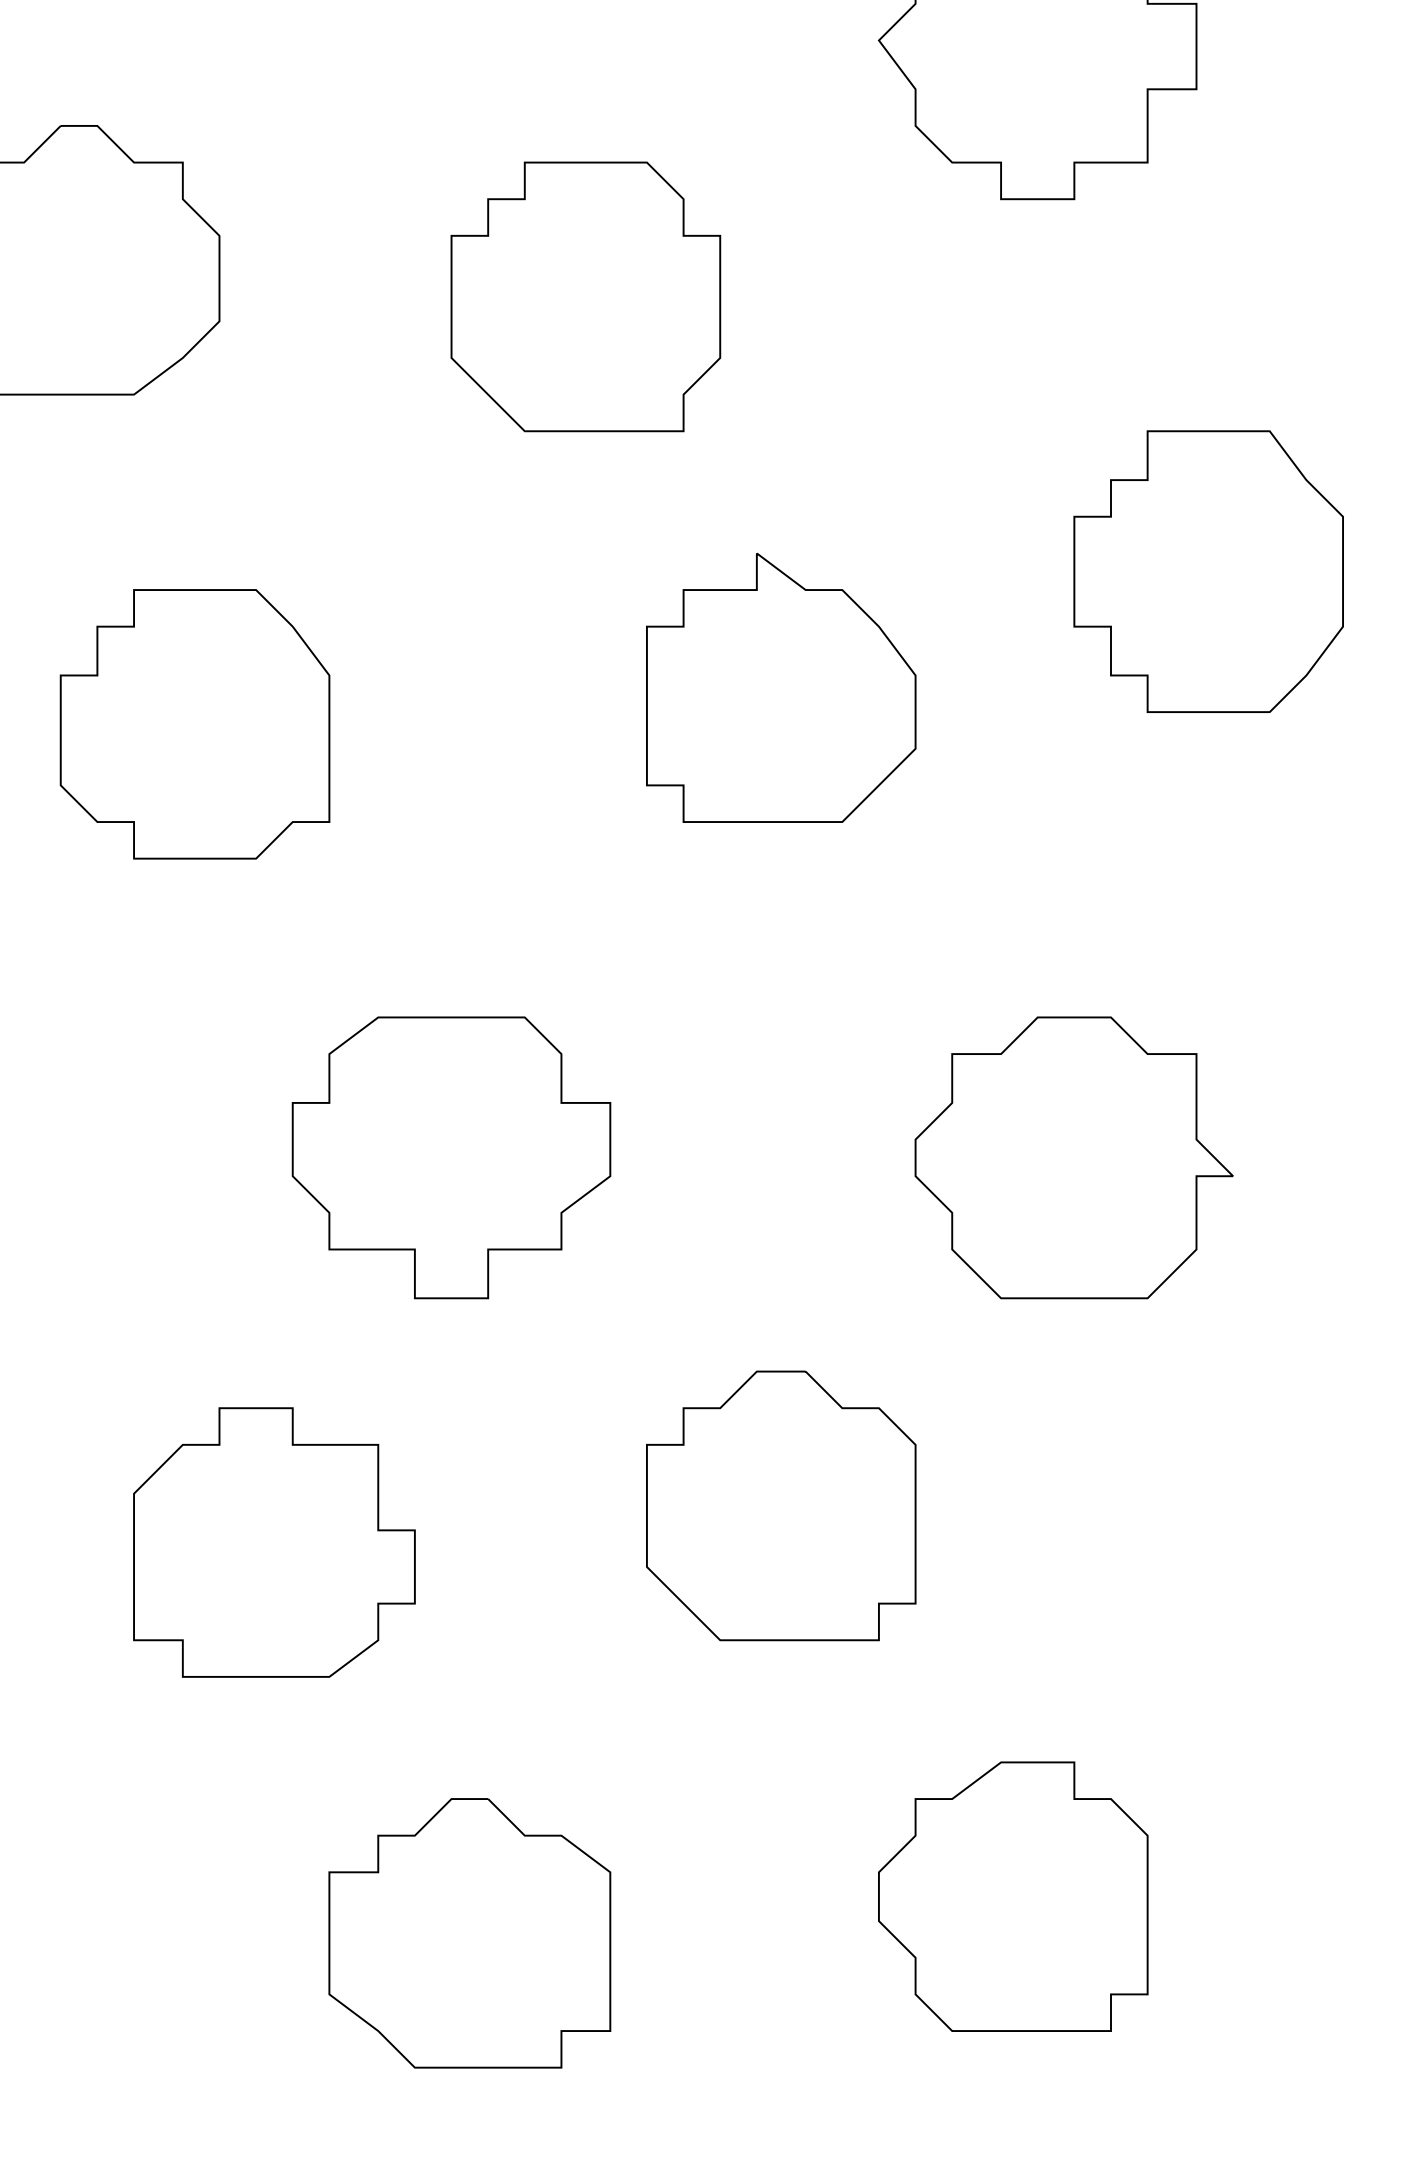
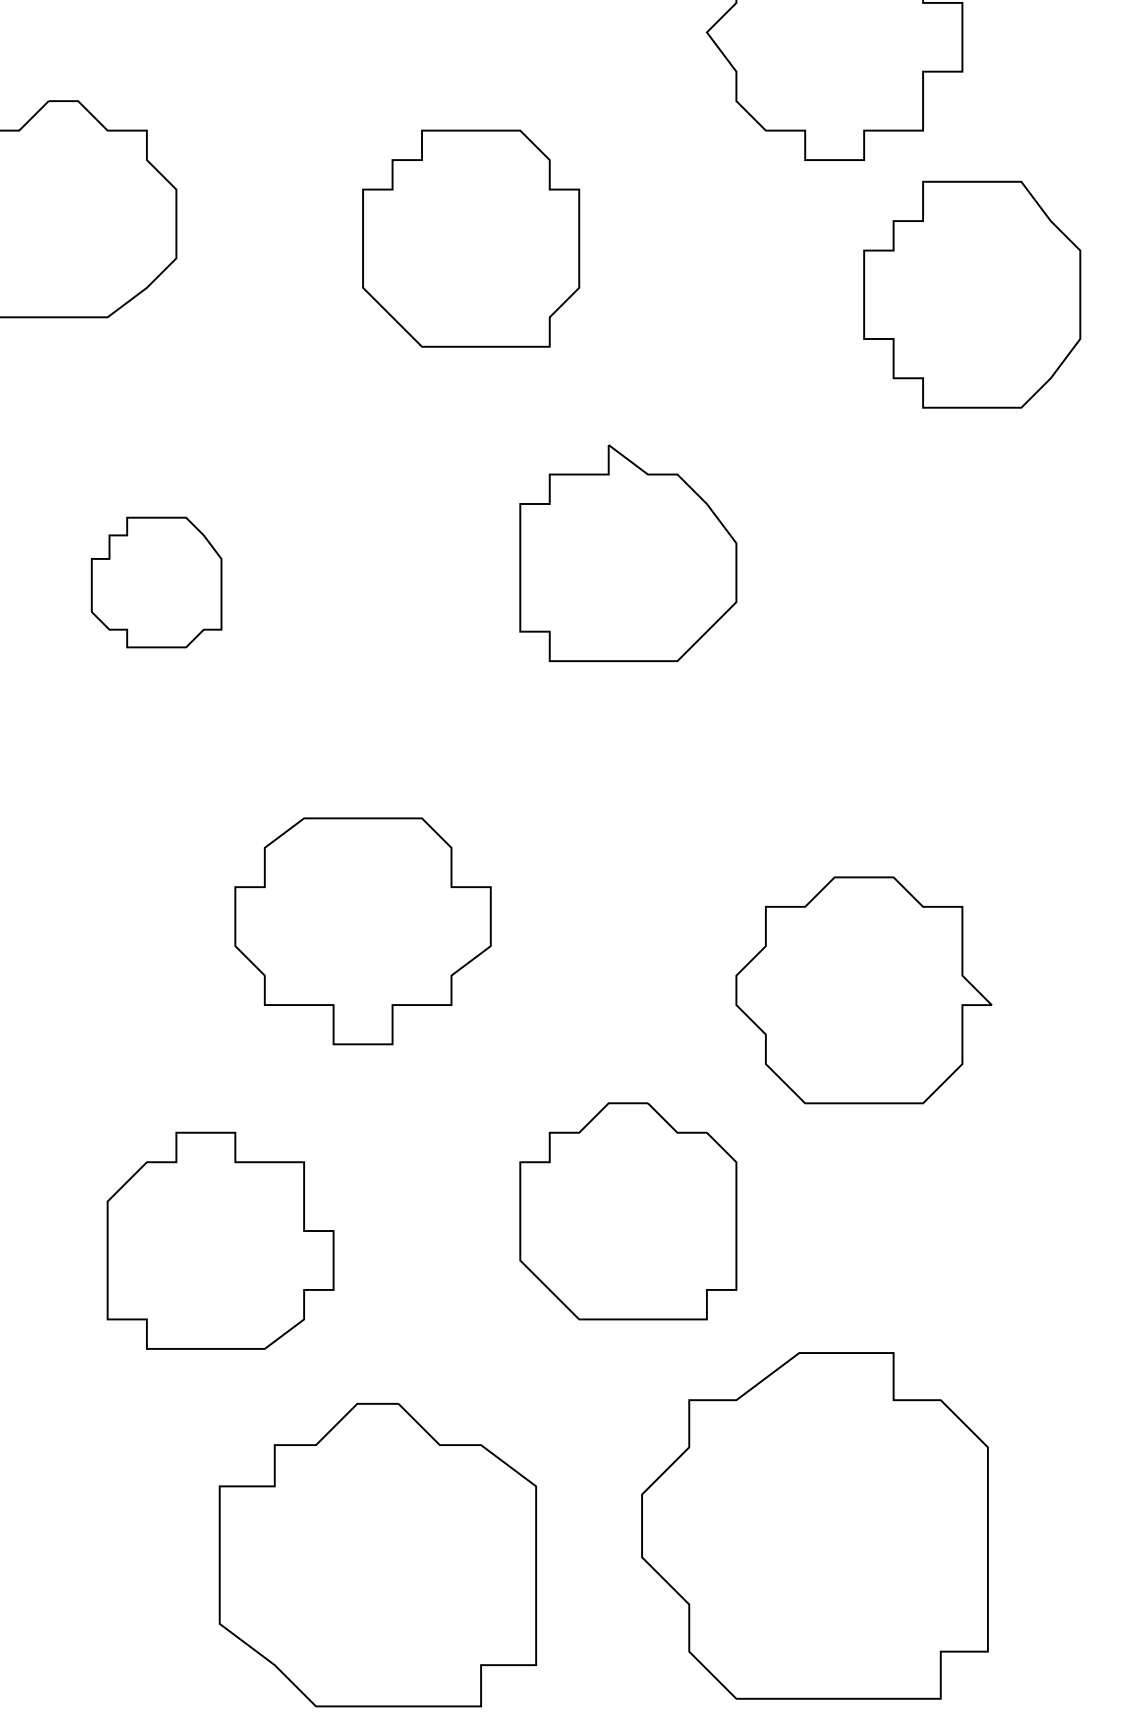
part: (1209, 571) -> (972, 294), moved
part: (194, 724) -> (156, 582), size x0.6
part: (1073, 1158) -> (863, 990), moved
part: (1012, 1896) -> (814, 1525), size x1.6
part: (469, 1933) -> (377, 1555), size x1.4

